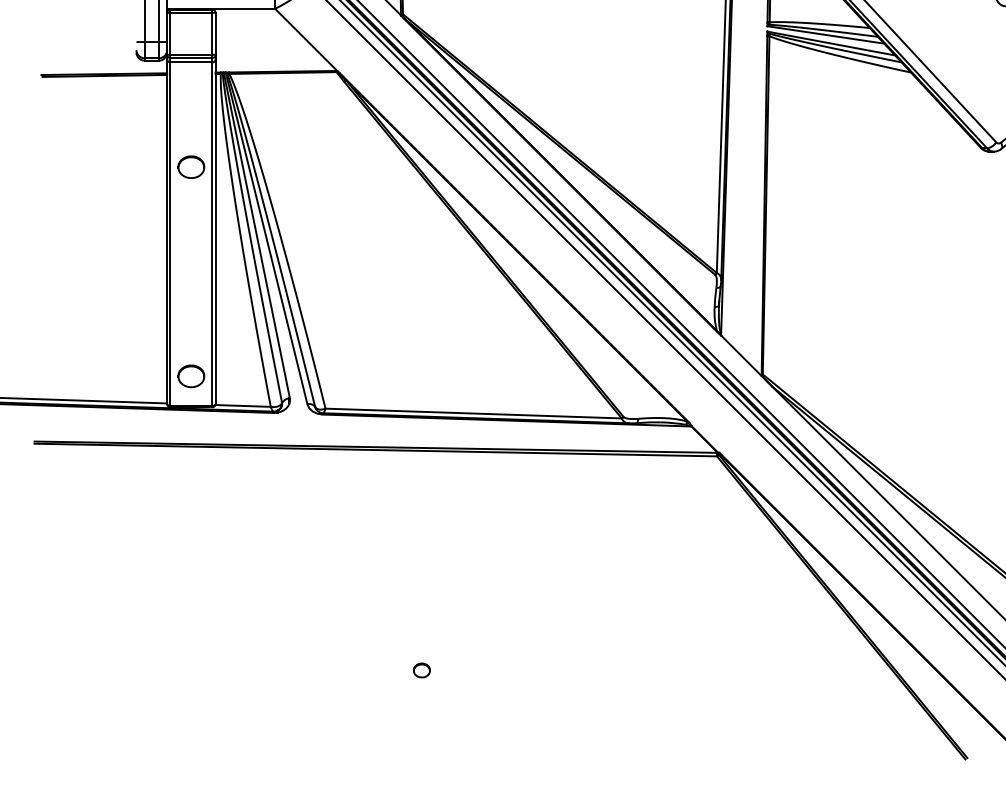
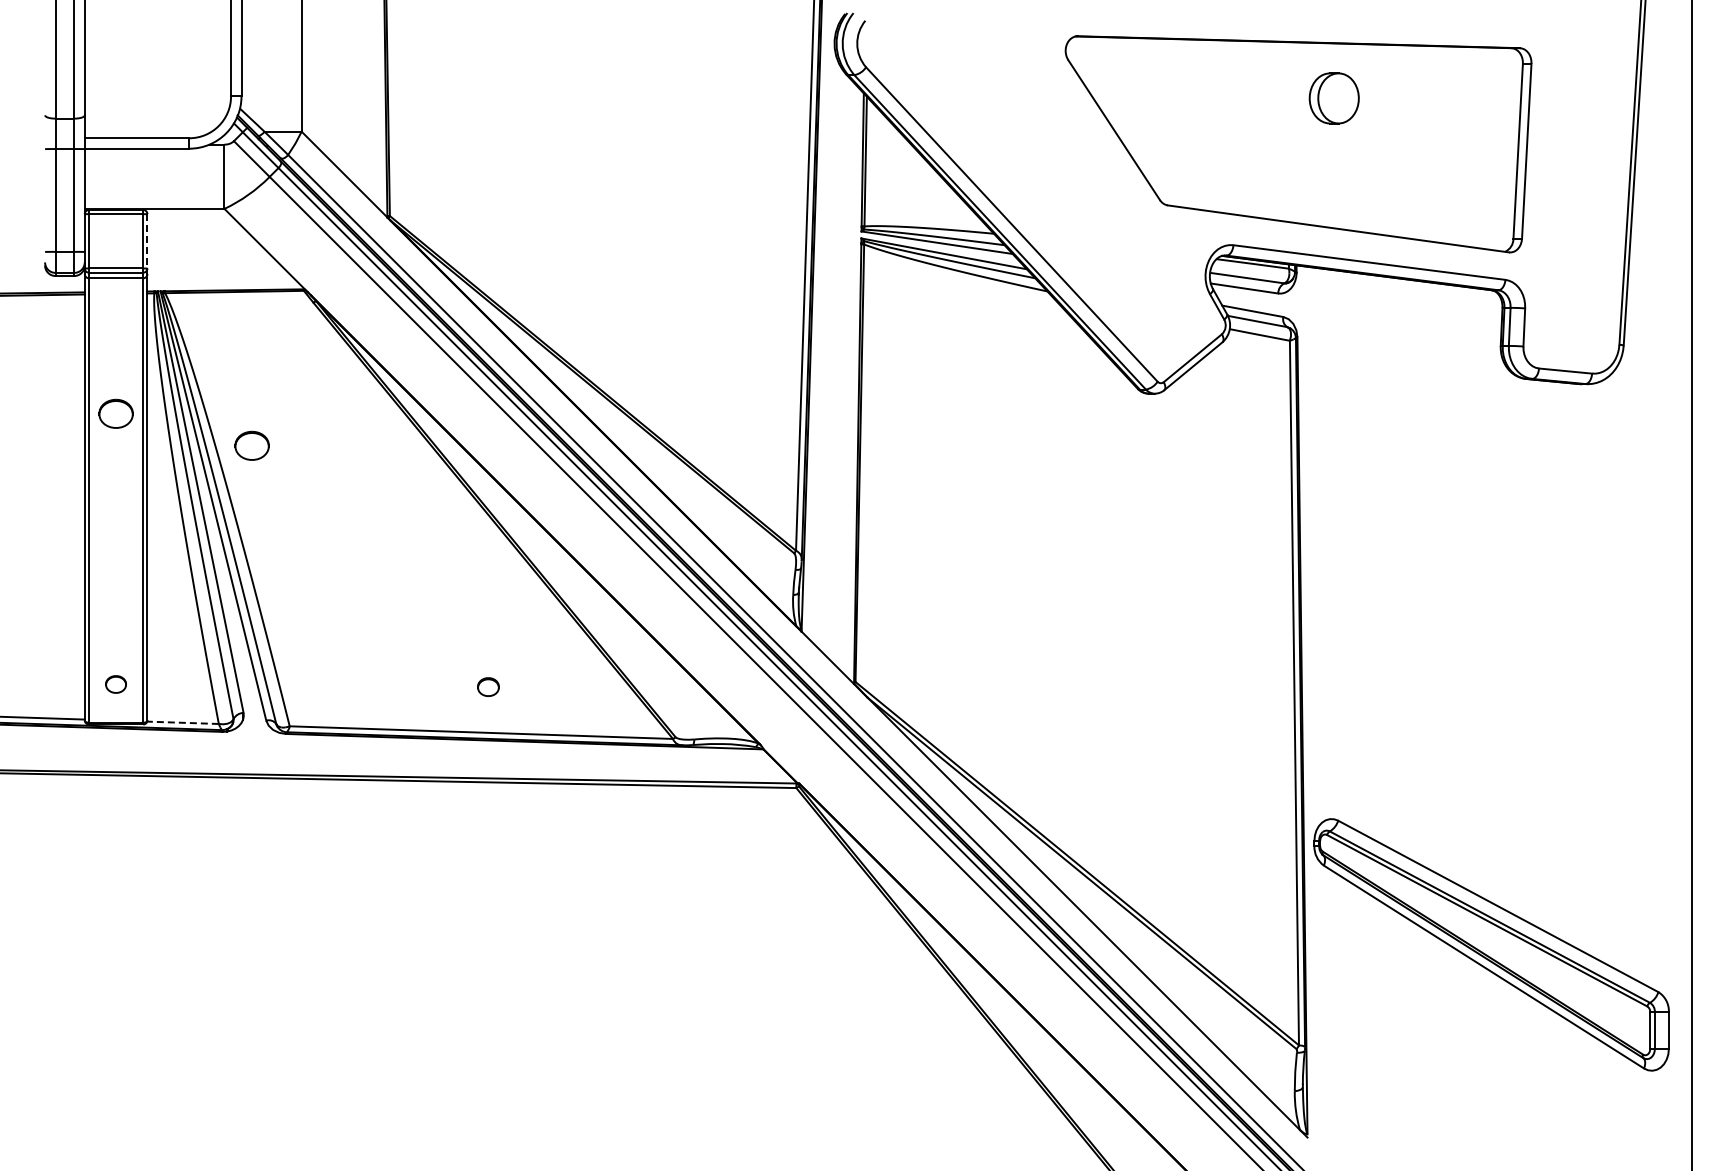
line: (215, 33) -> (147, 241), solid -> dashed
part: (295, 191) -> (251, 445), added
part: (190, 376) -> (115, 684), size x0.6
line: (243, 405) -> (183, 722), solid -> dashed
part: (421, 670) -> (488, 686), moved

